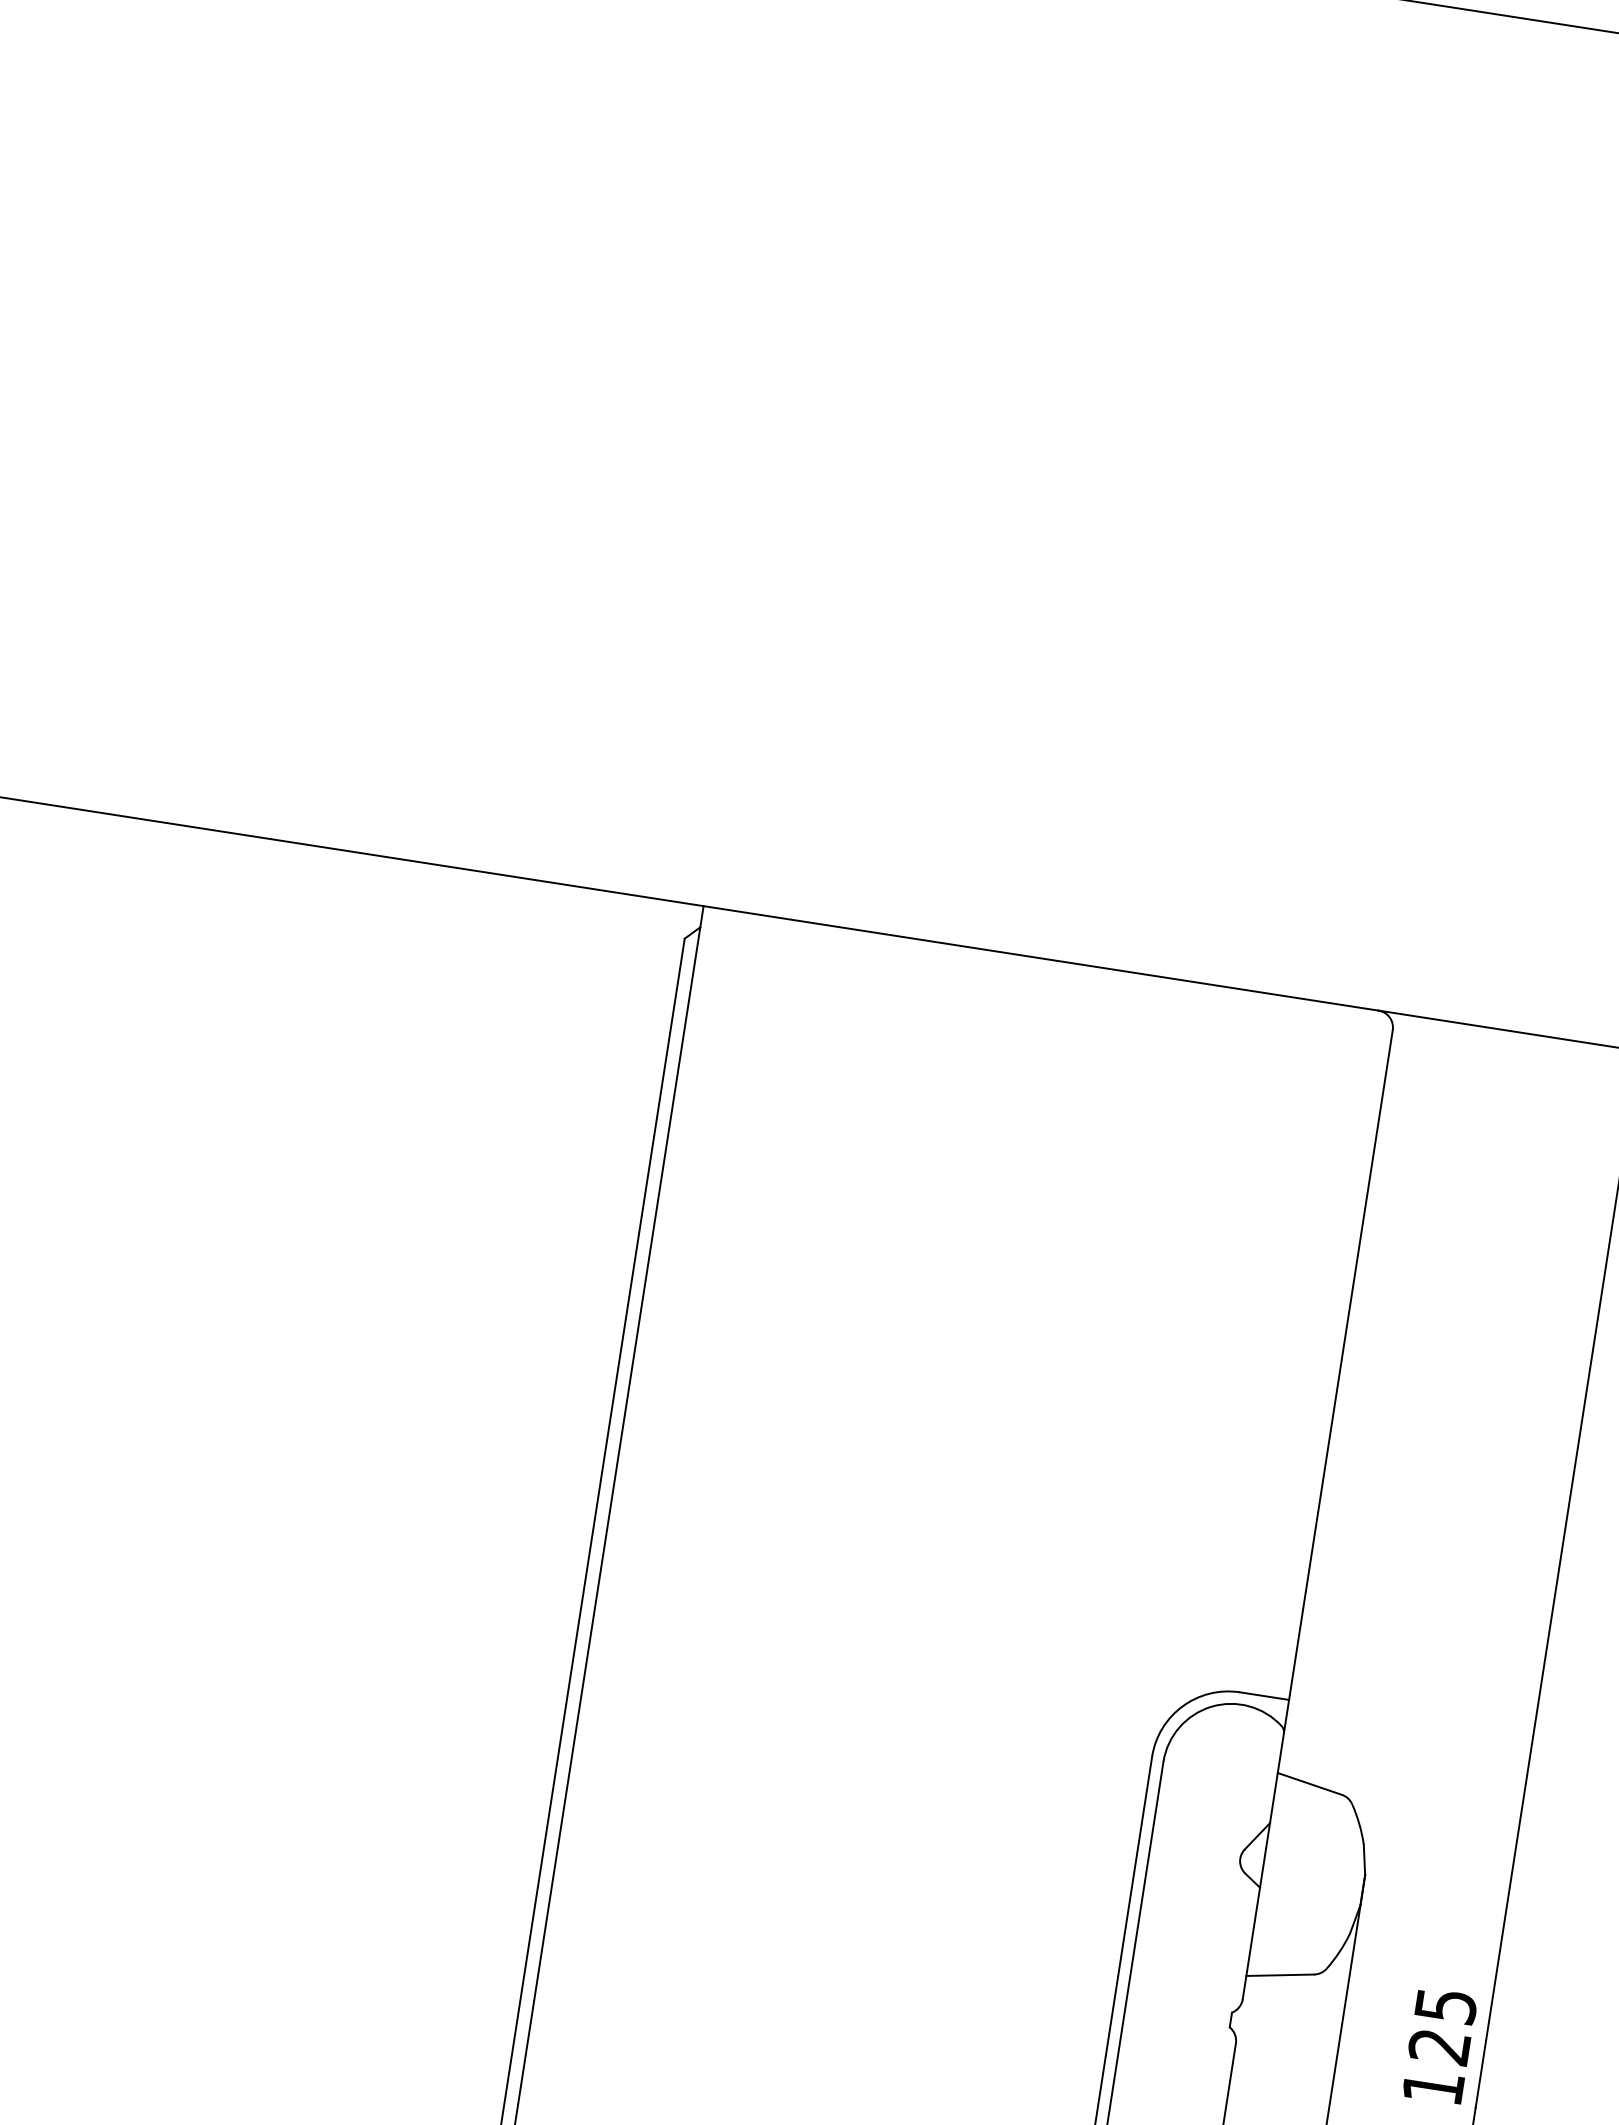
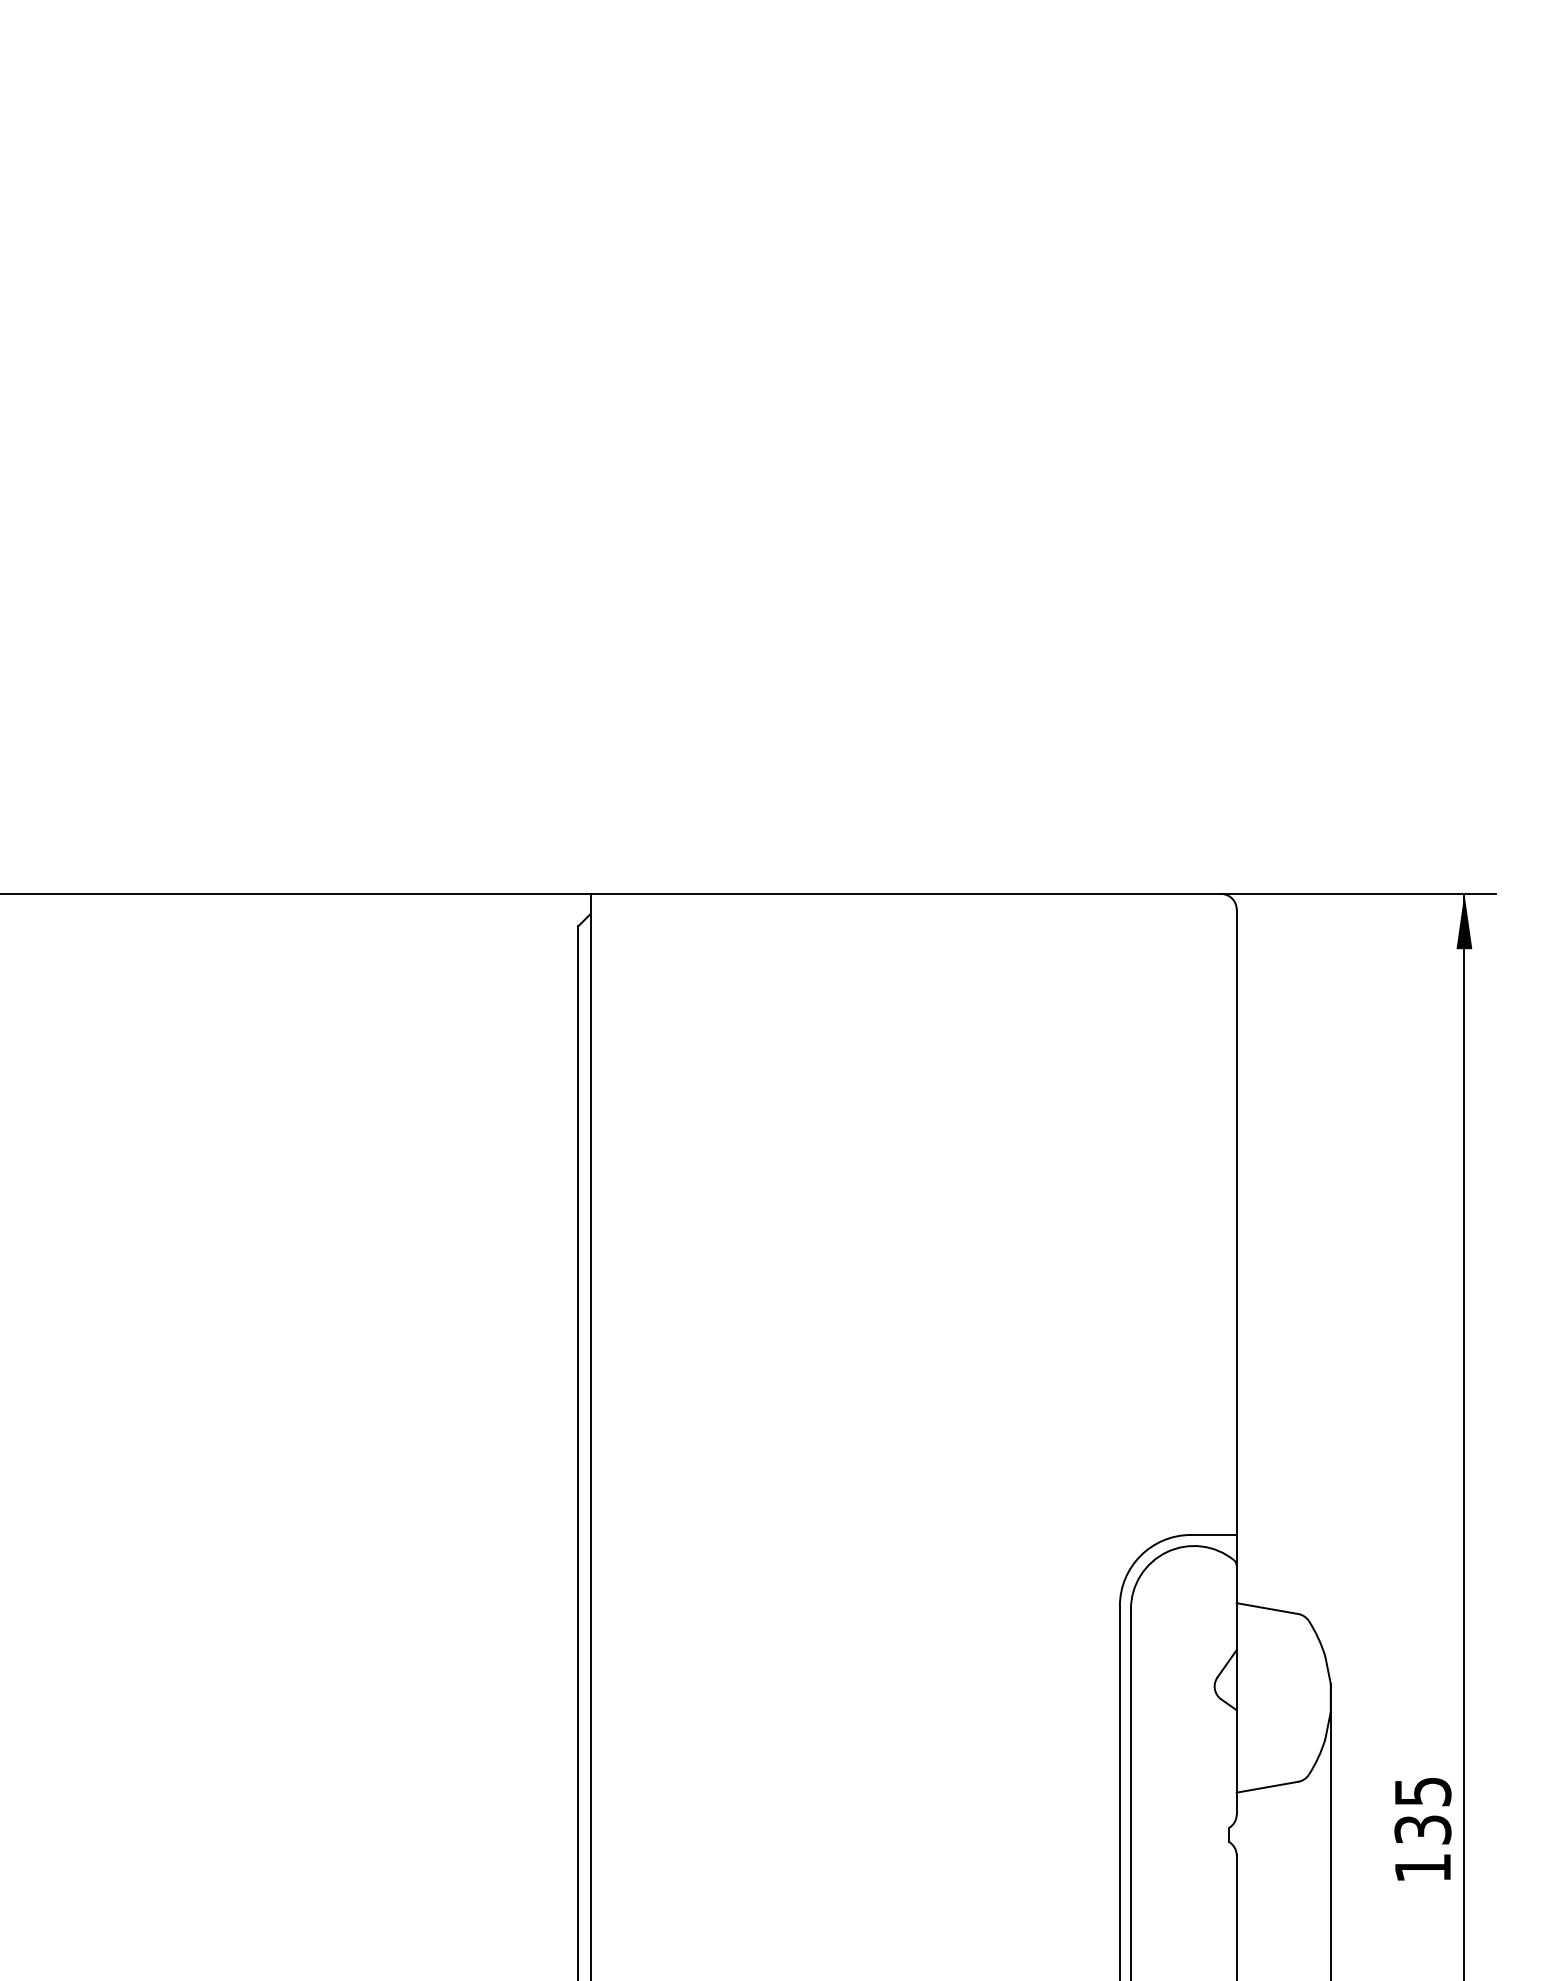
text: (1439, 2046) -> (1422, 1829), 125 -> 135

